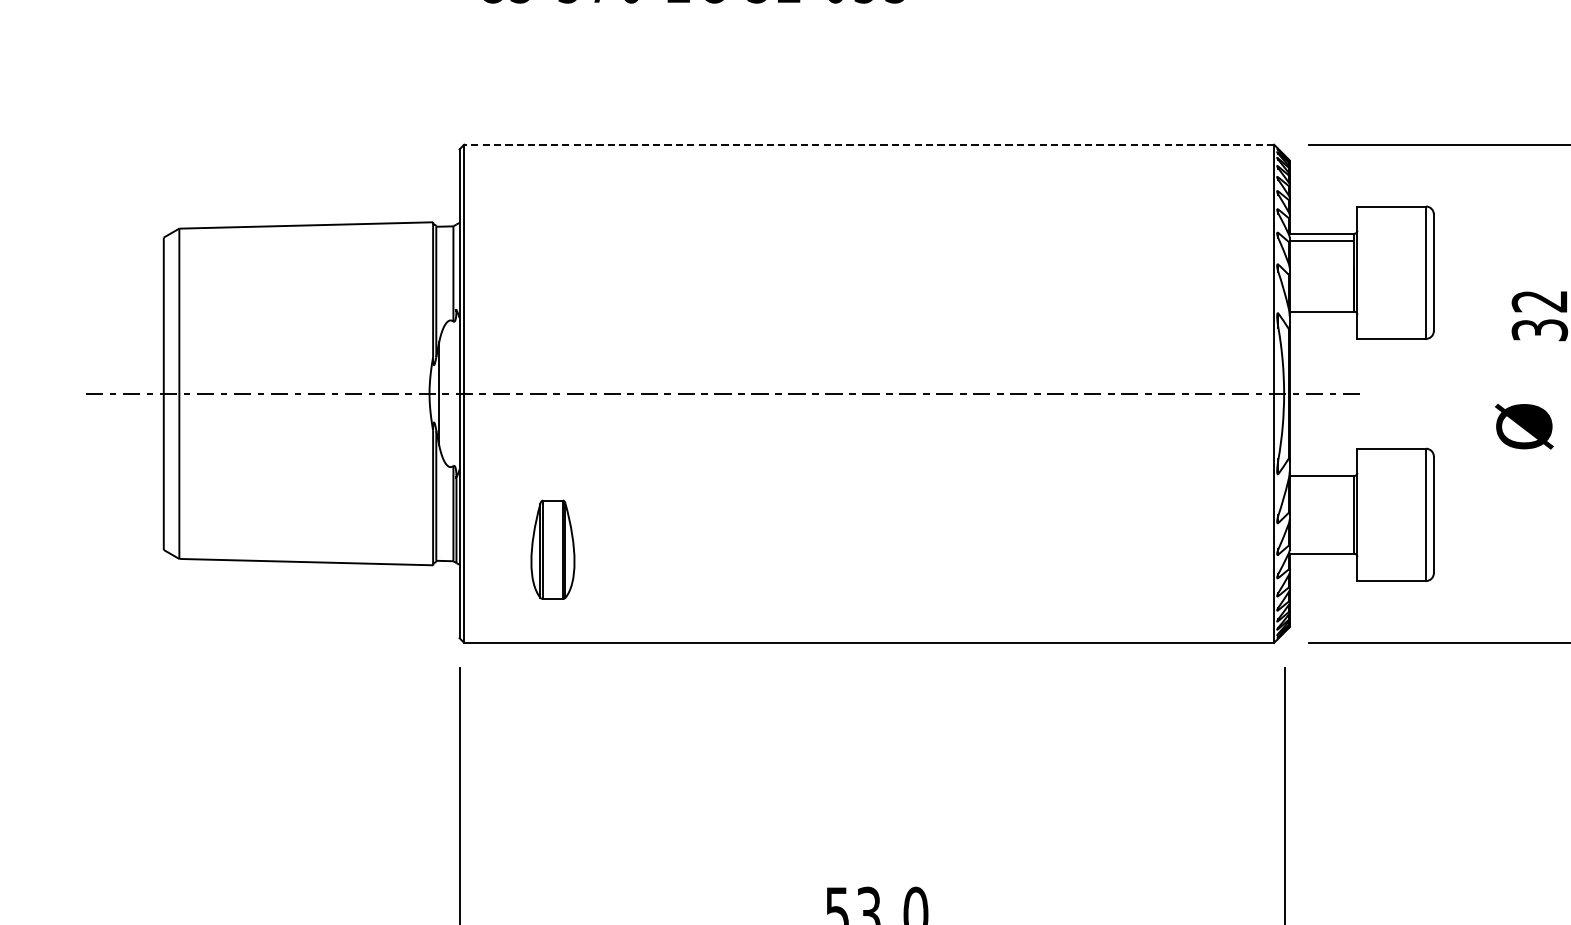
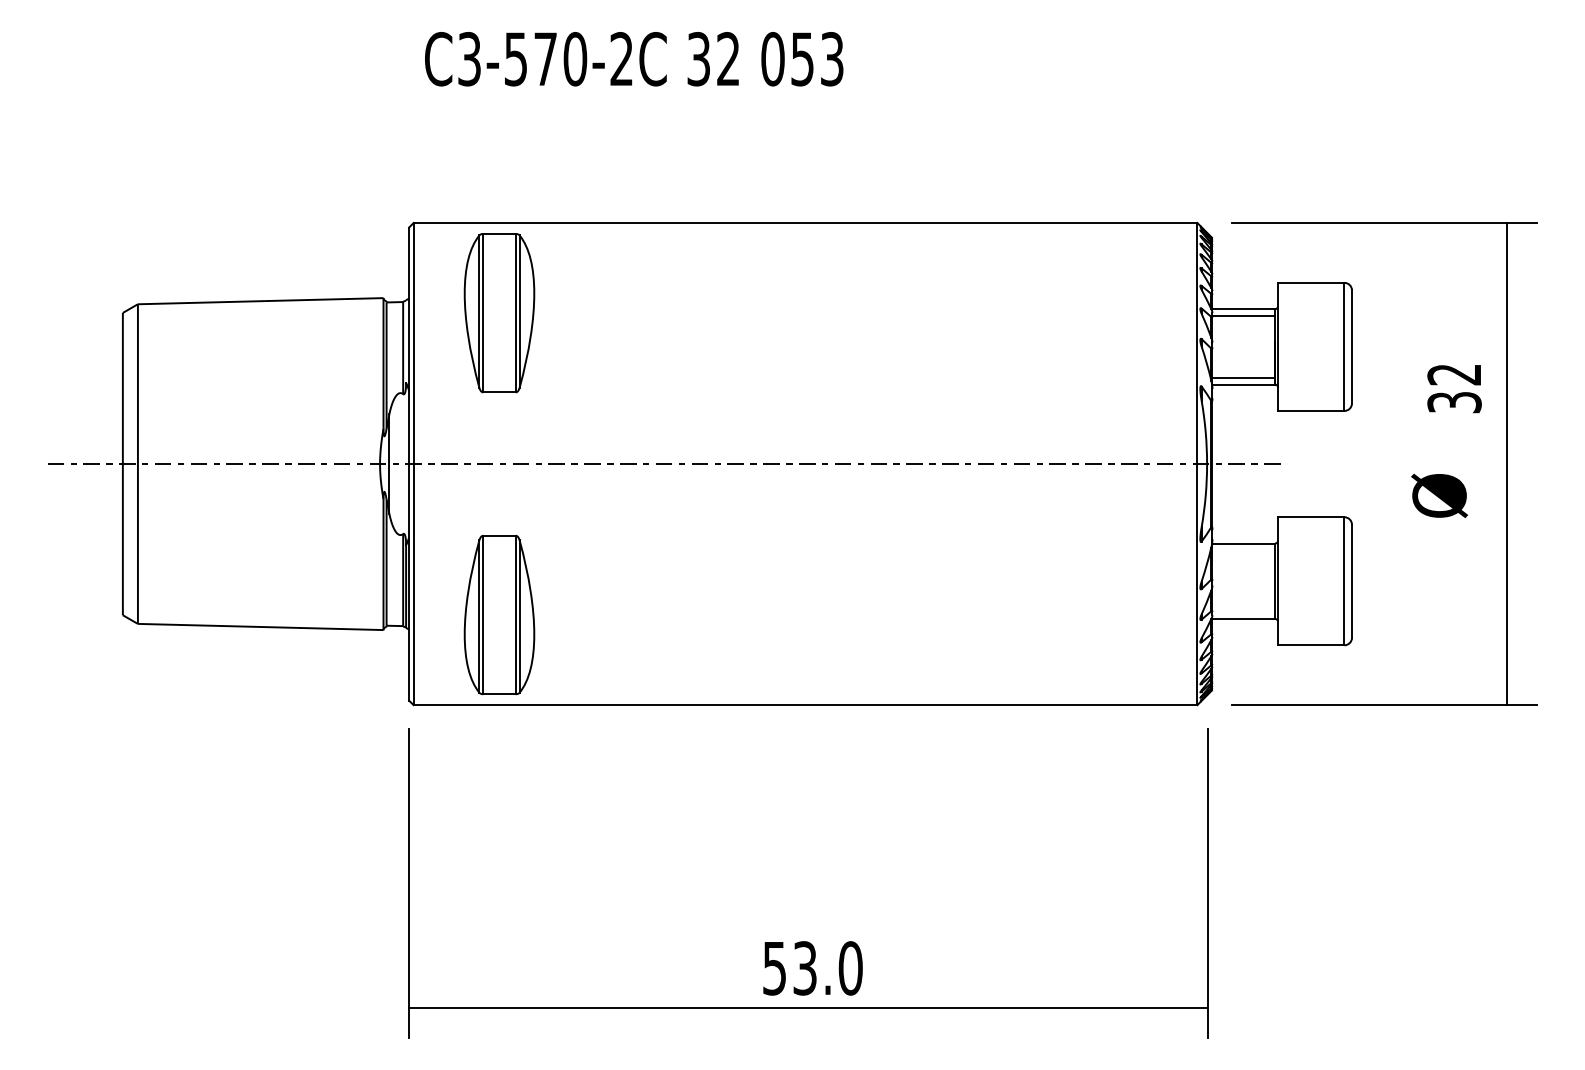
line: (869, 145) -> (805, 223), dashed -> solid
part: (552, 238) -> (499, 313), added
line: (1321, 304) -> (1243, 377), added
part: (552, 549) -> (499, 614), size x1.67

